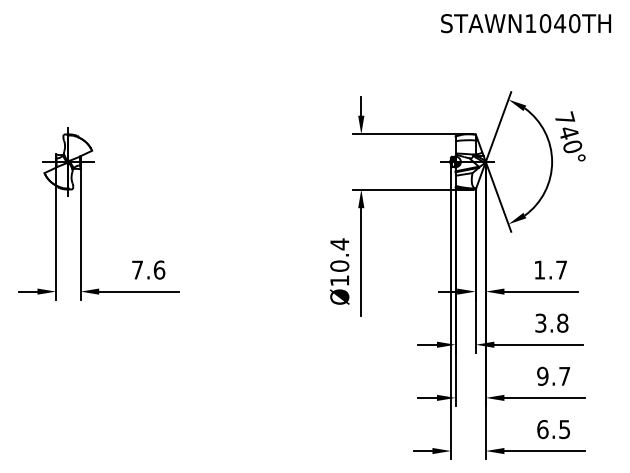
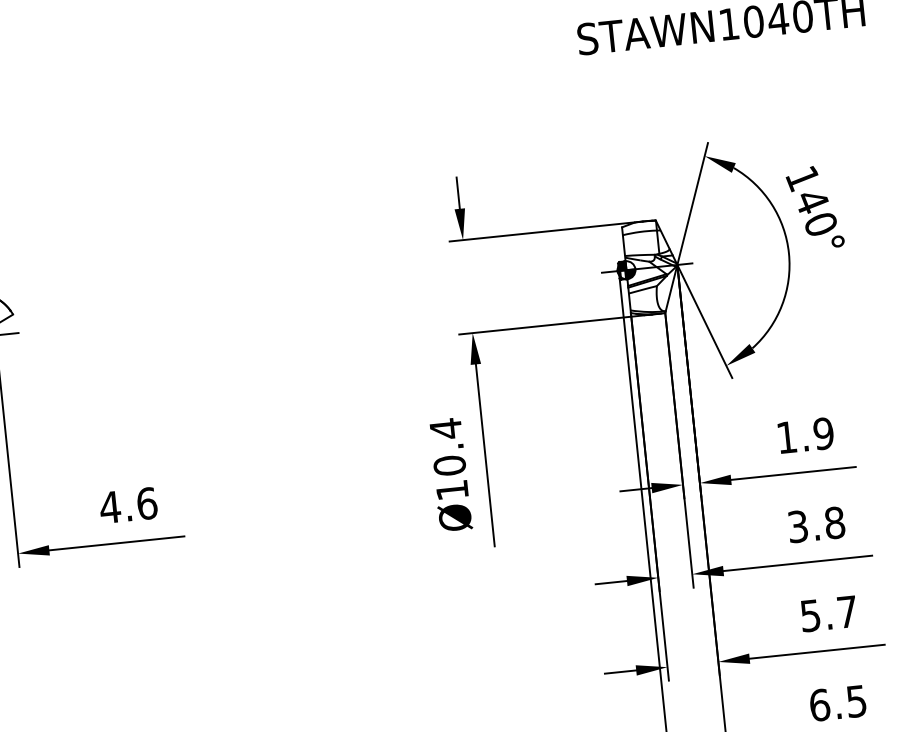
text: (565, 118) -> (803, 177), 740° -> 140°
text: (137, 269) -> (110, 506), 7.6 -> 4.6
text: (561, 269) -> (823, 432), 1.7 -> 1.9
text: (542, 375) -> (809, 614), 9.7 -> 5.7

